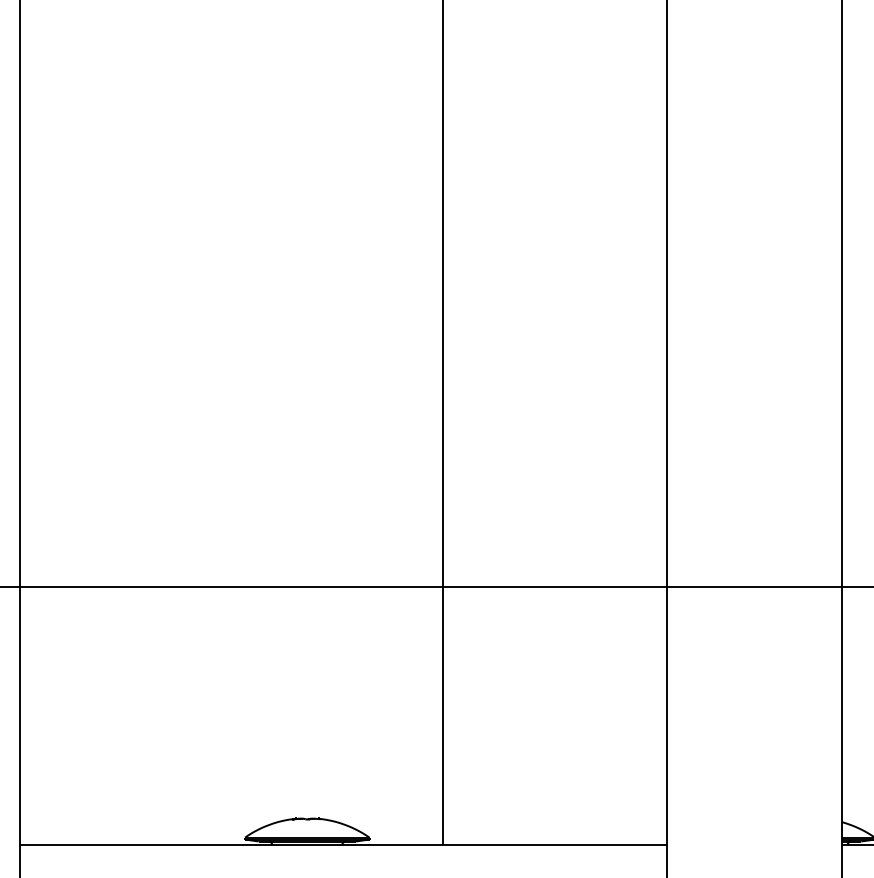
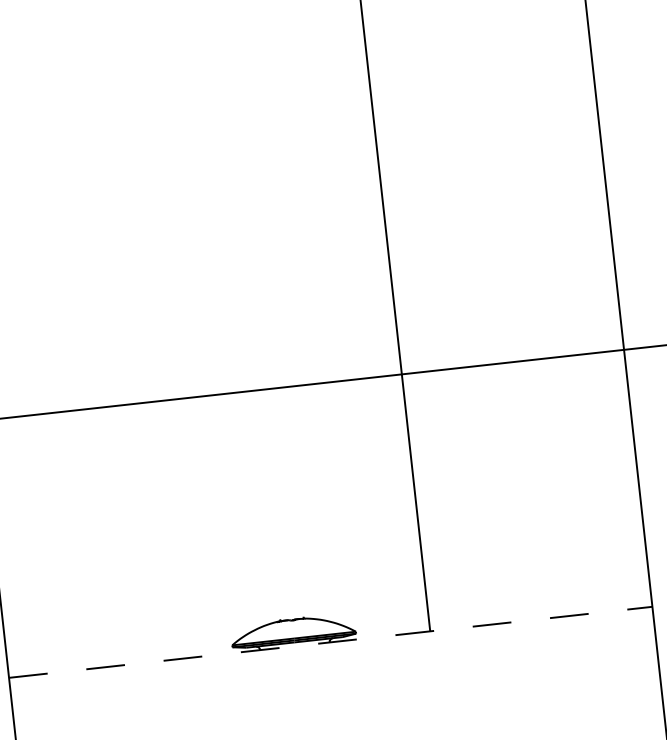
line: (343, 845) -> (330, 642), solid -> dashed

